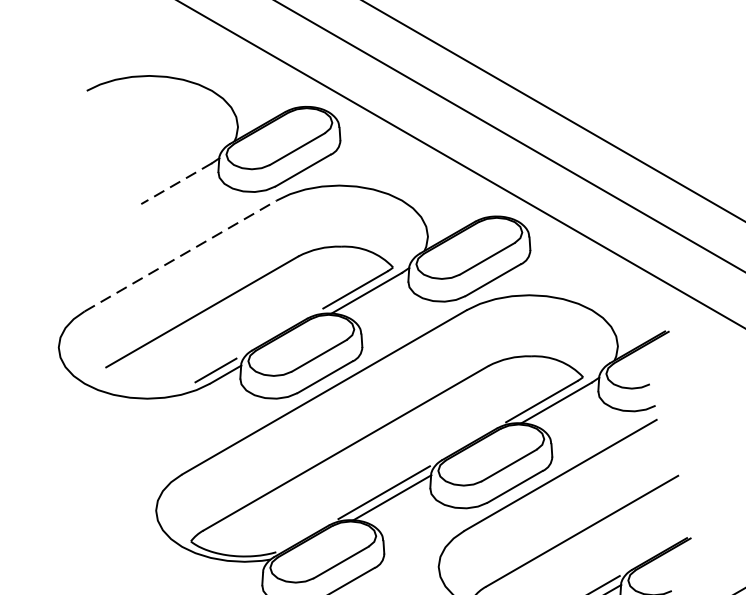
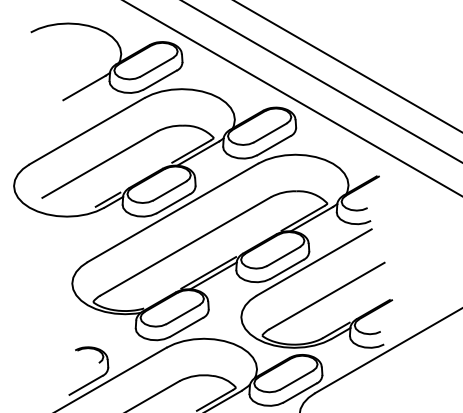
line: (176, 184) -> (84, 88), dashed -> solid
line: (181, 256) -> (87, 131), dashed -> solid

